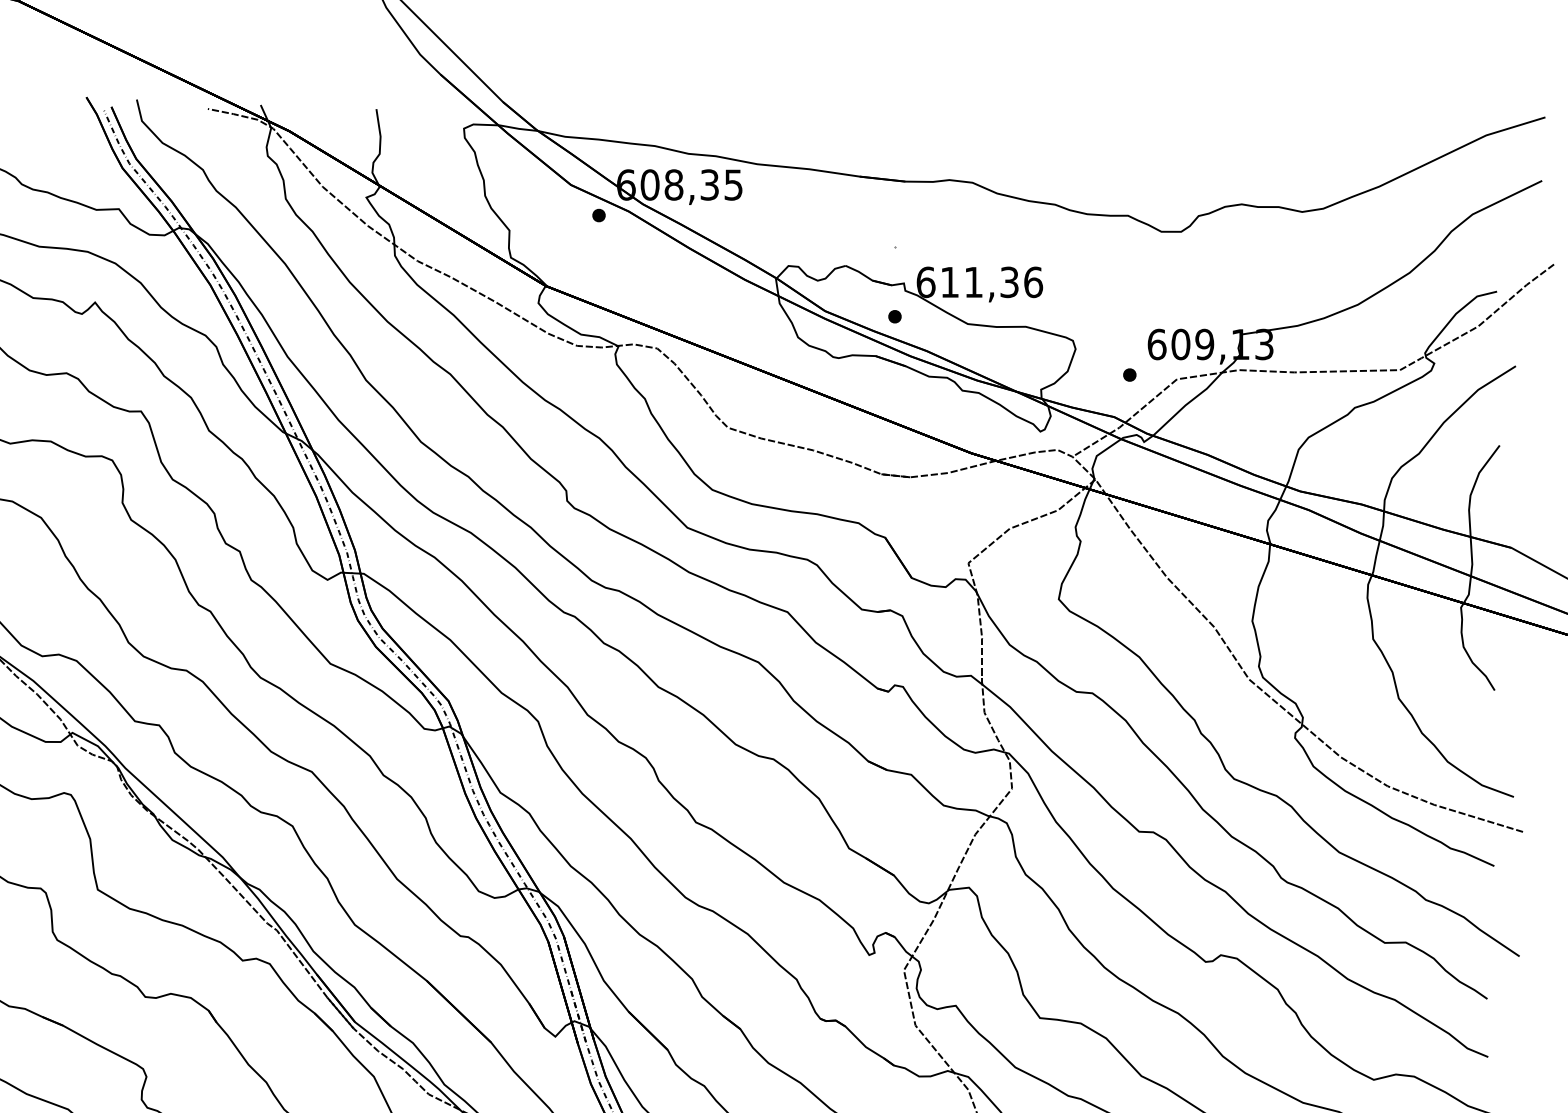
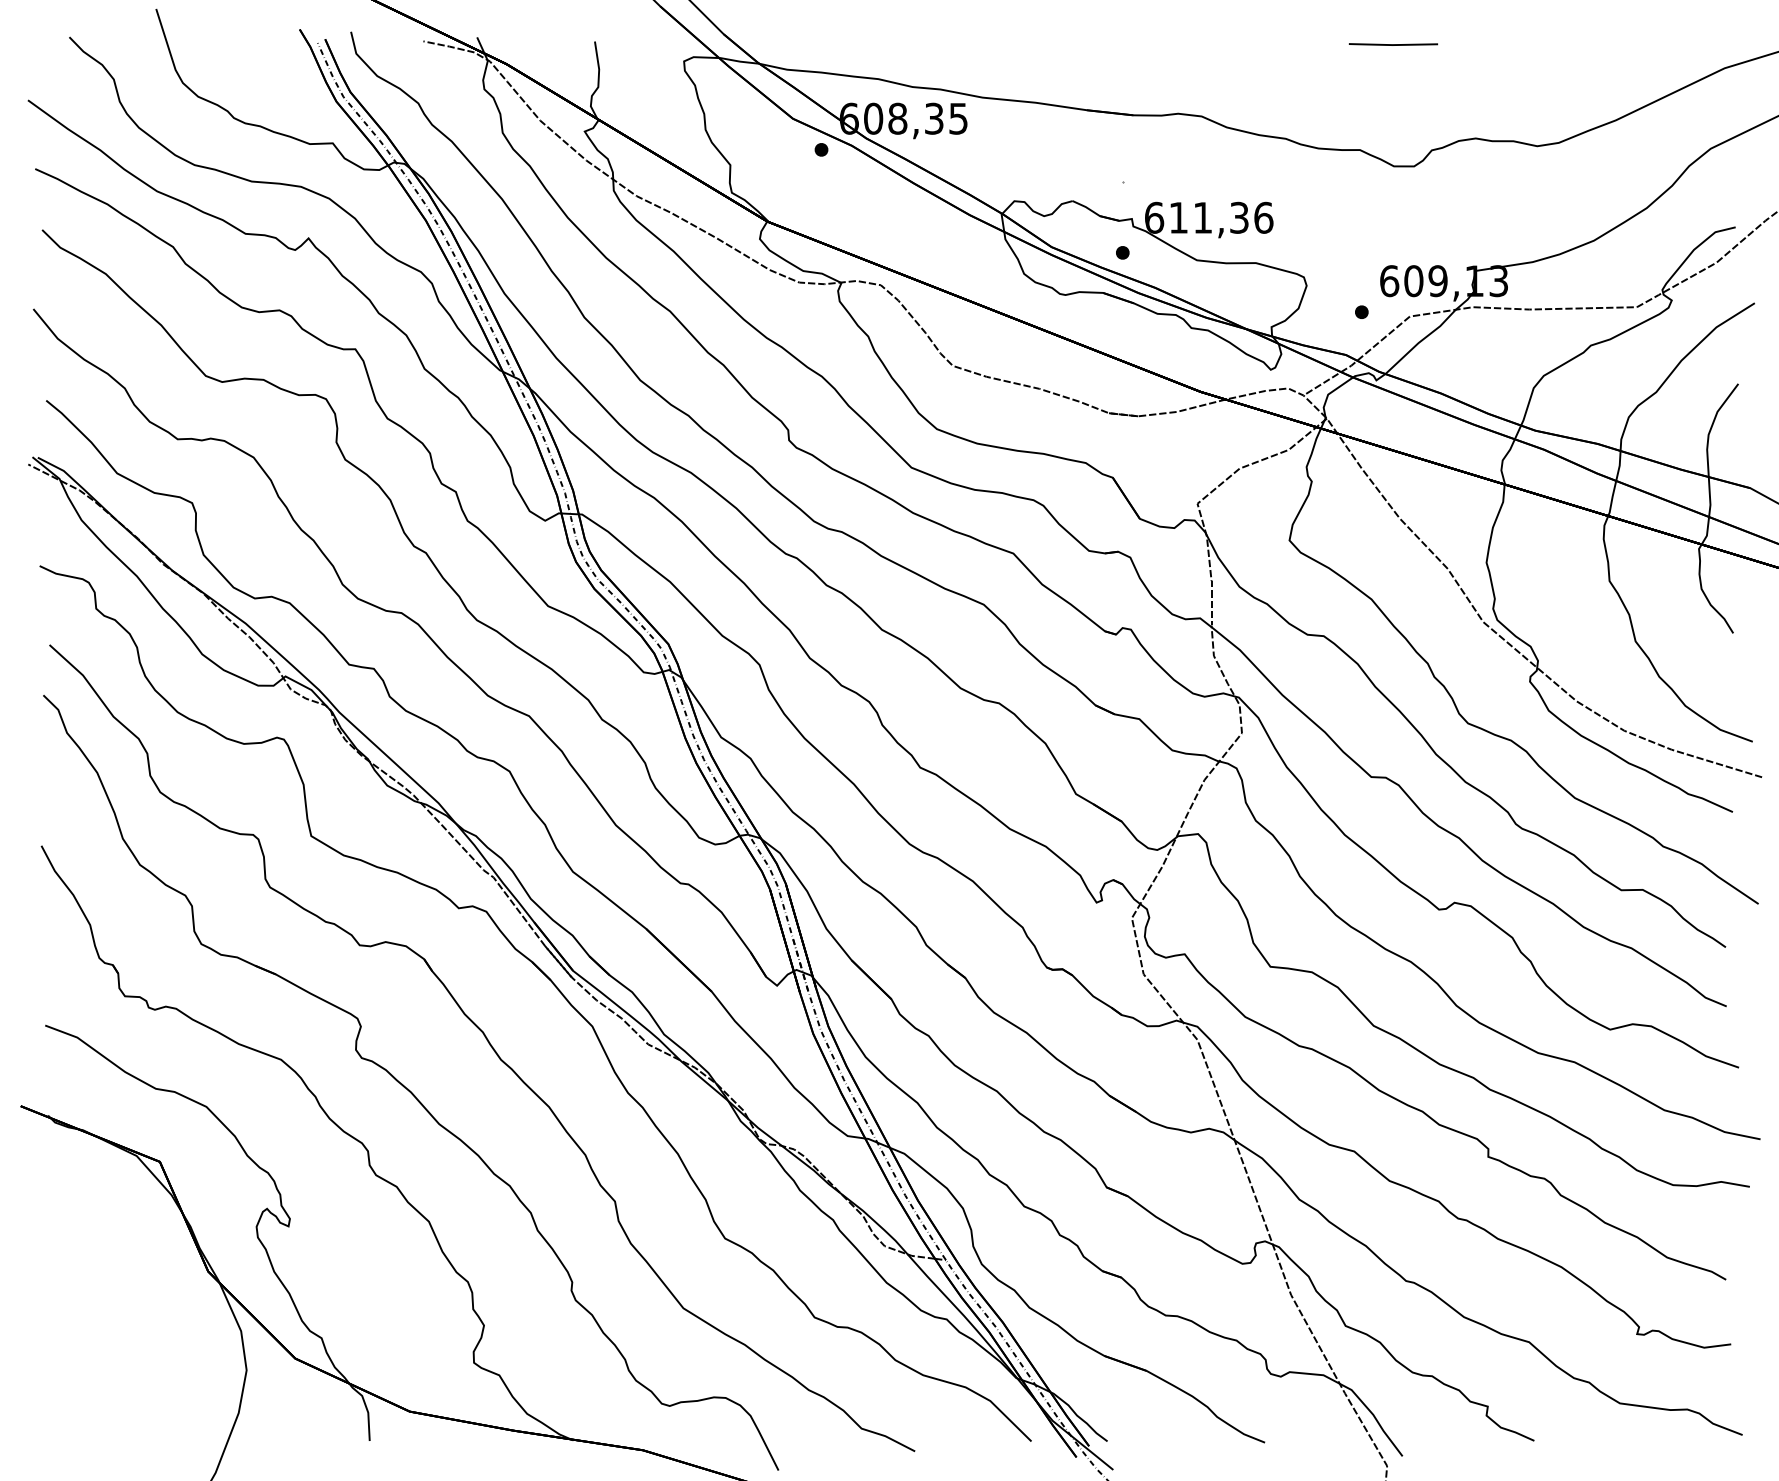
line: (1160, 112) -> (1393, 44), added

